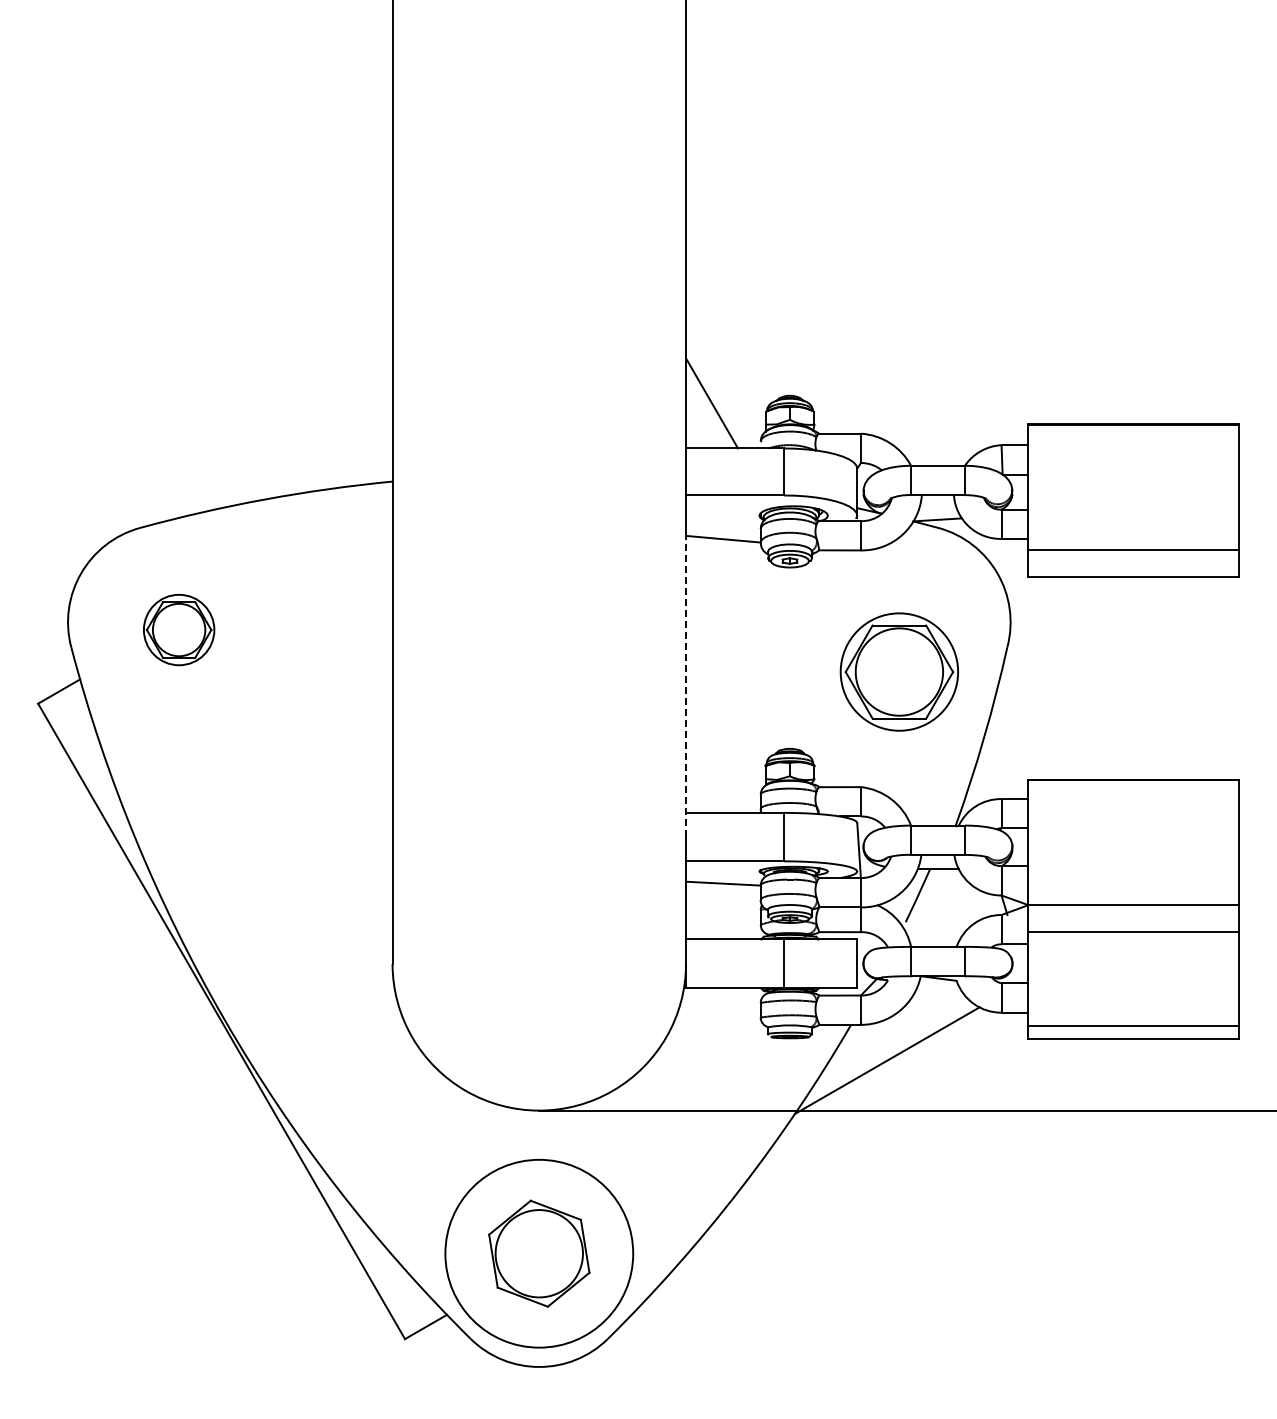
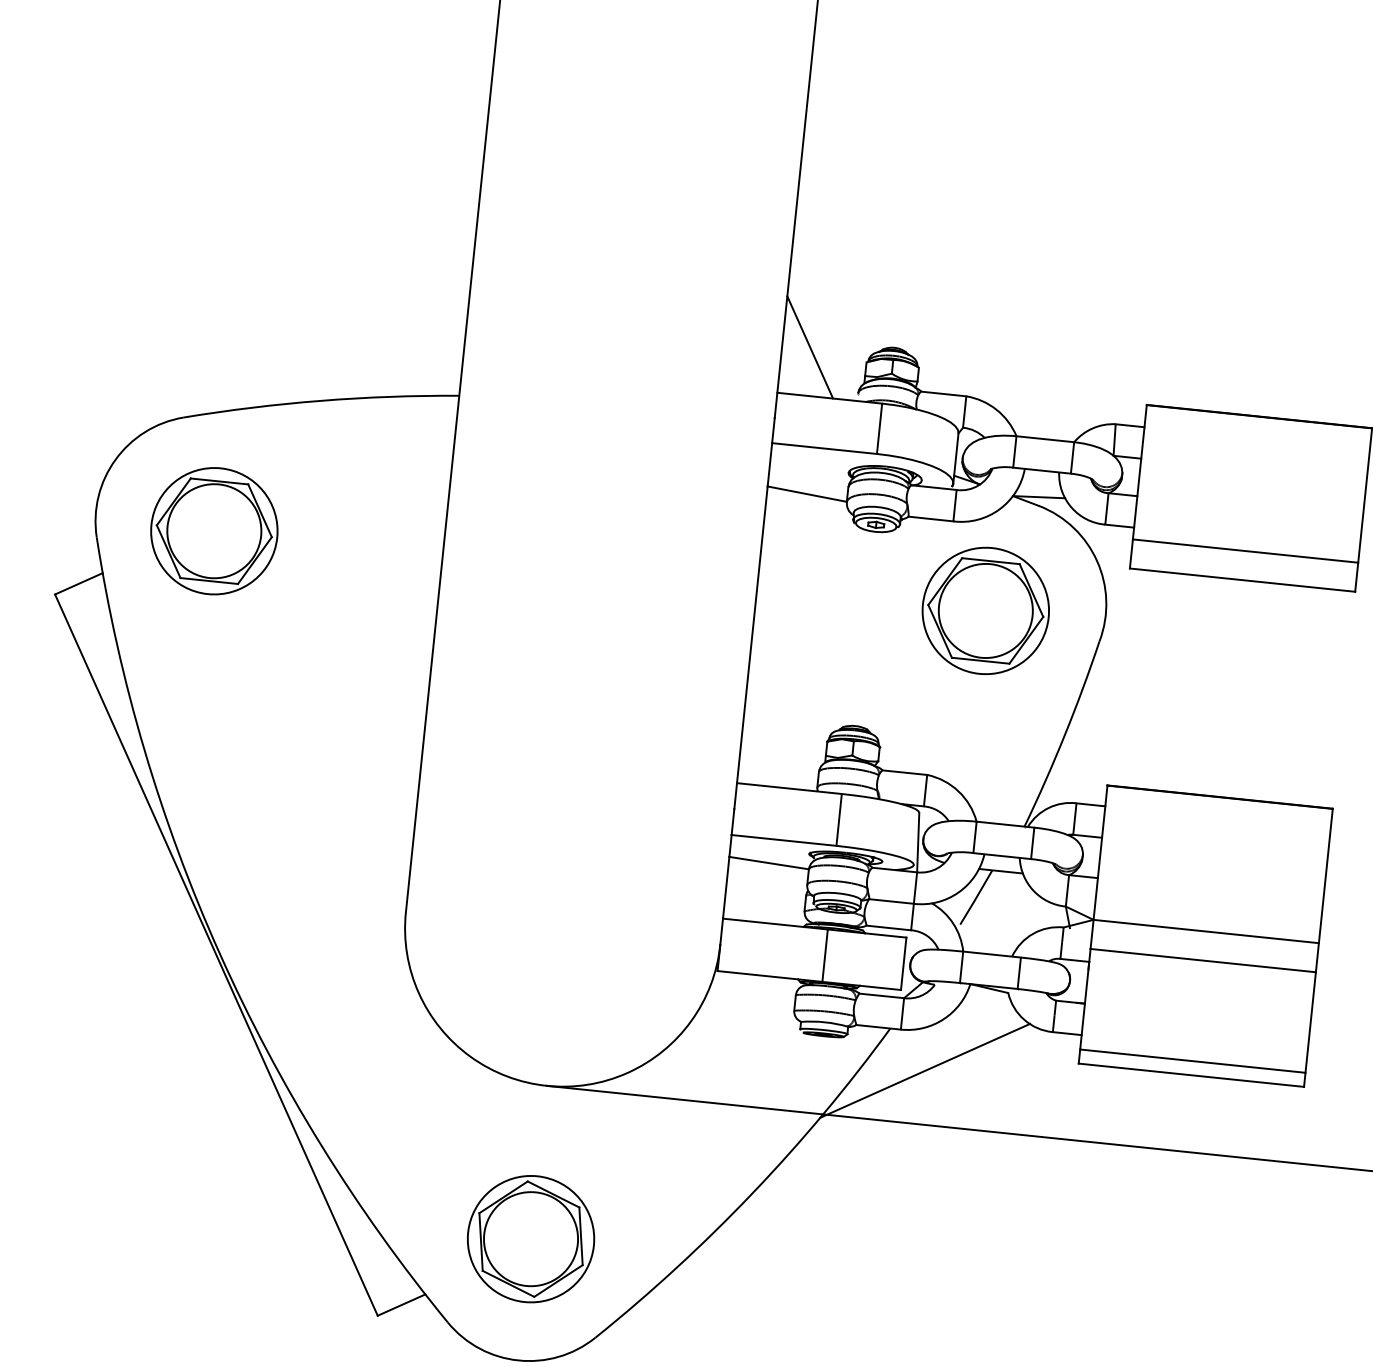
part: (178, 629) -> (213, 530), size x1.67
part: (898, 671) -> (984, 610), moved
line: (686, 686) -> (751, 647), dashed -> solid
circle: (539, 1253) -> (531, 1238), size x0.62

